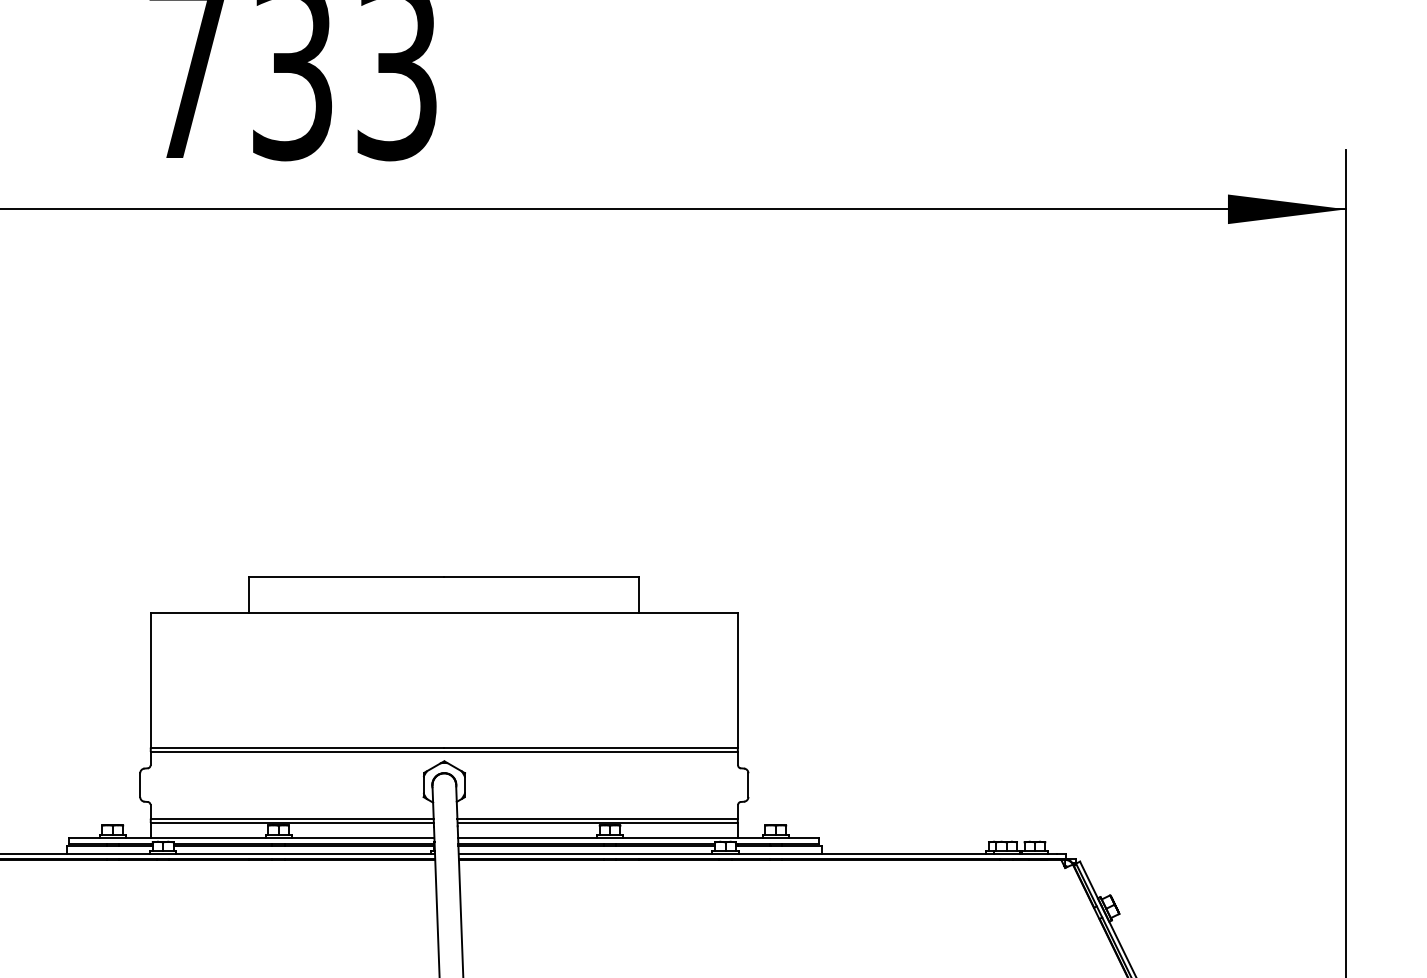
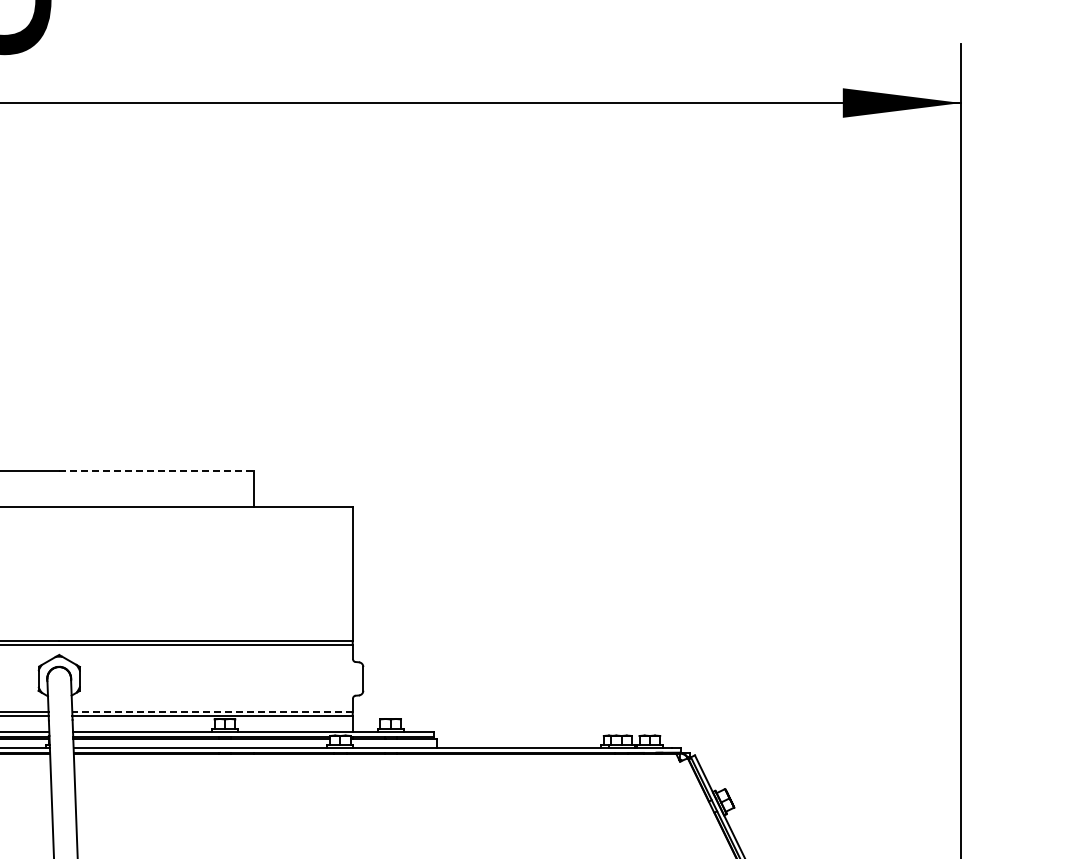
line: (542, 577) -> (157, 471), solid -> dashed
line: (597, 818) -> (212, 712), solid -> dashed

